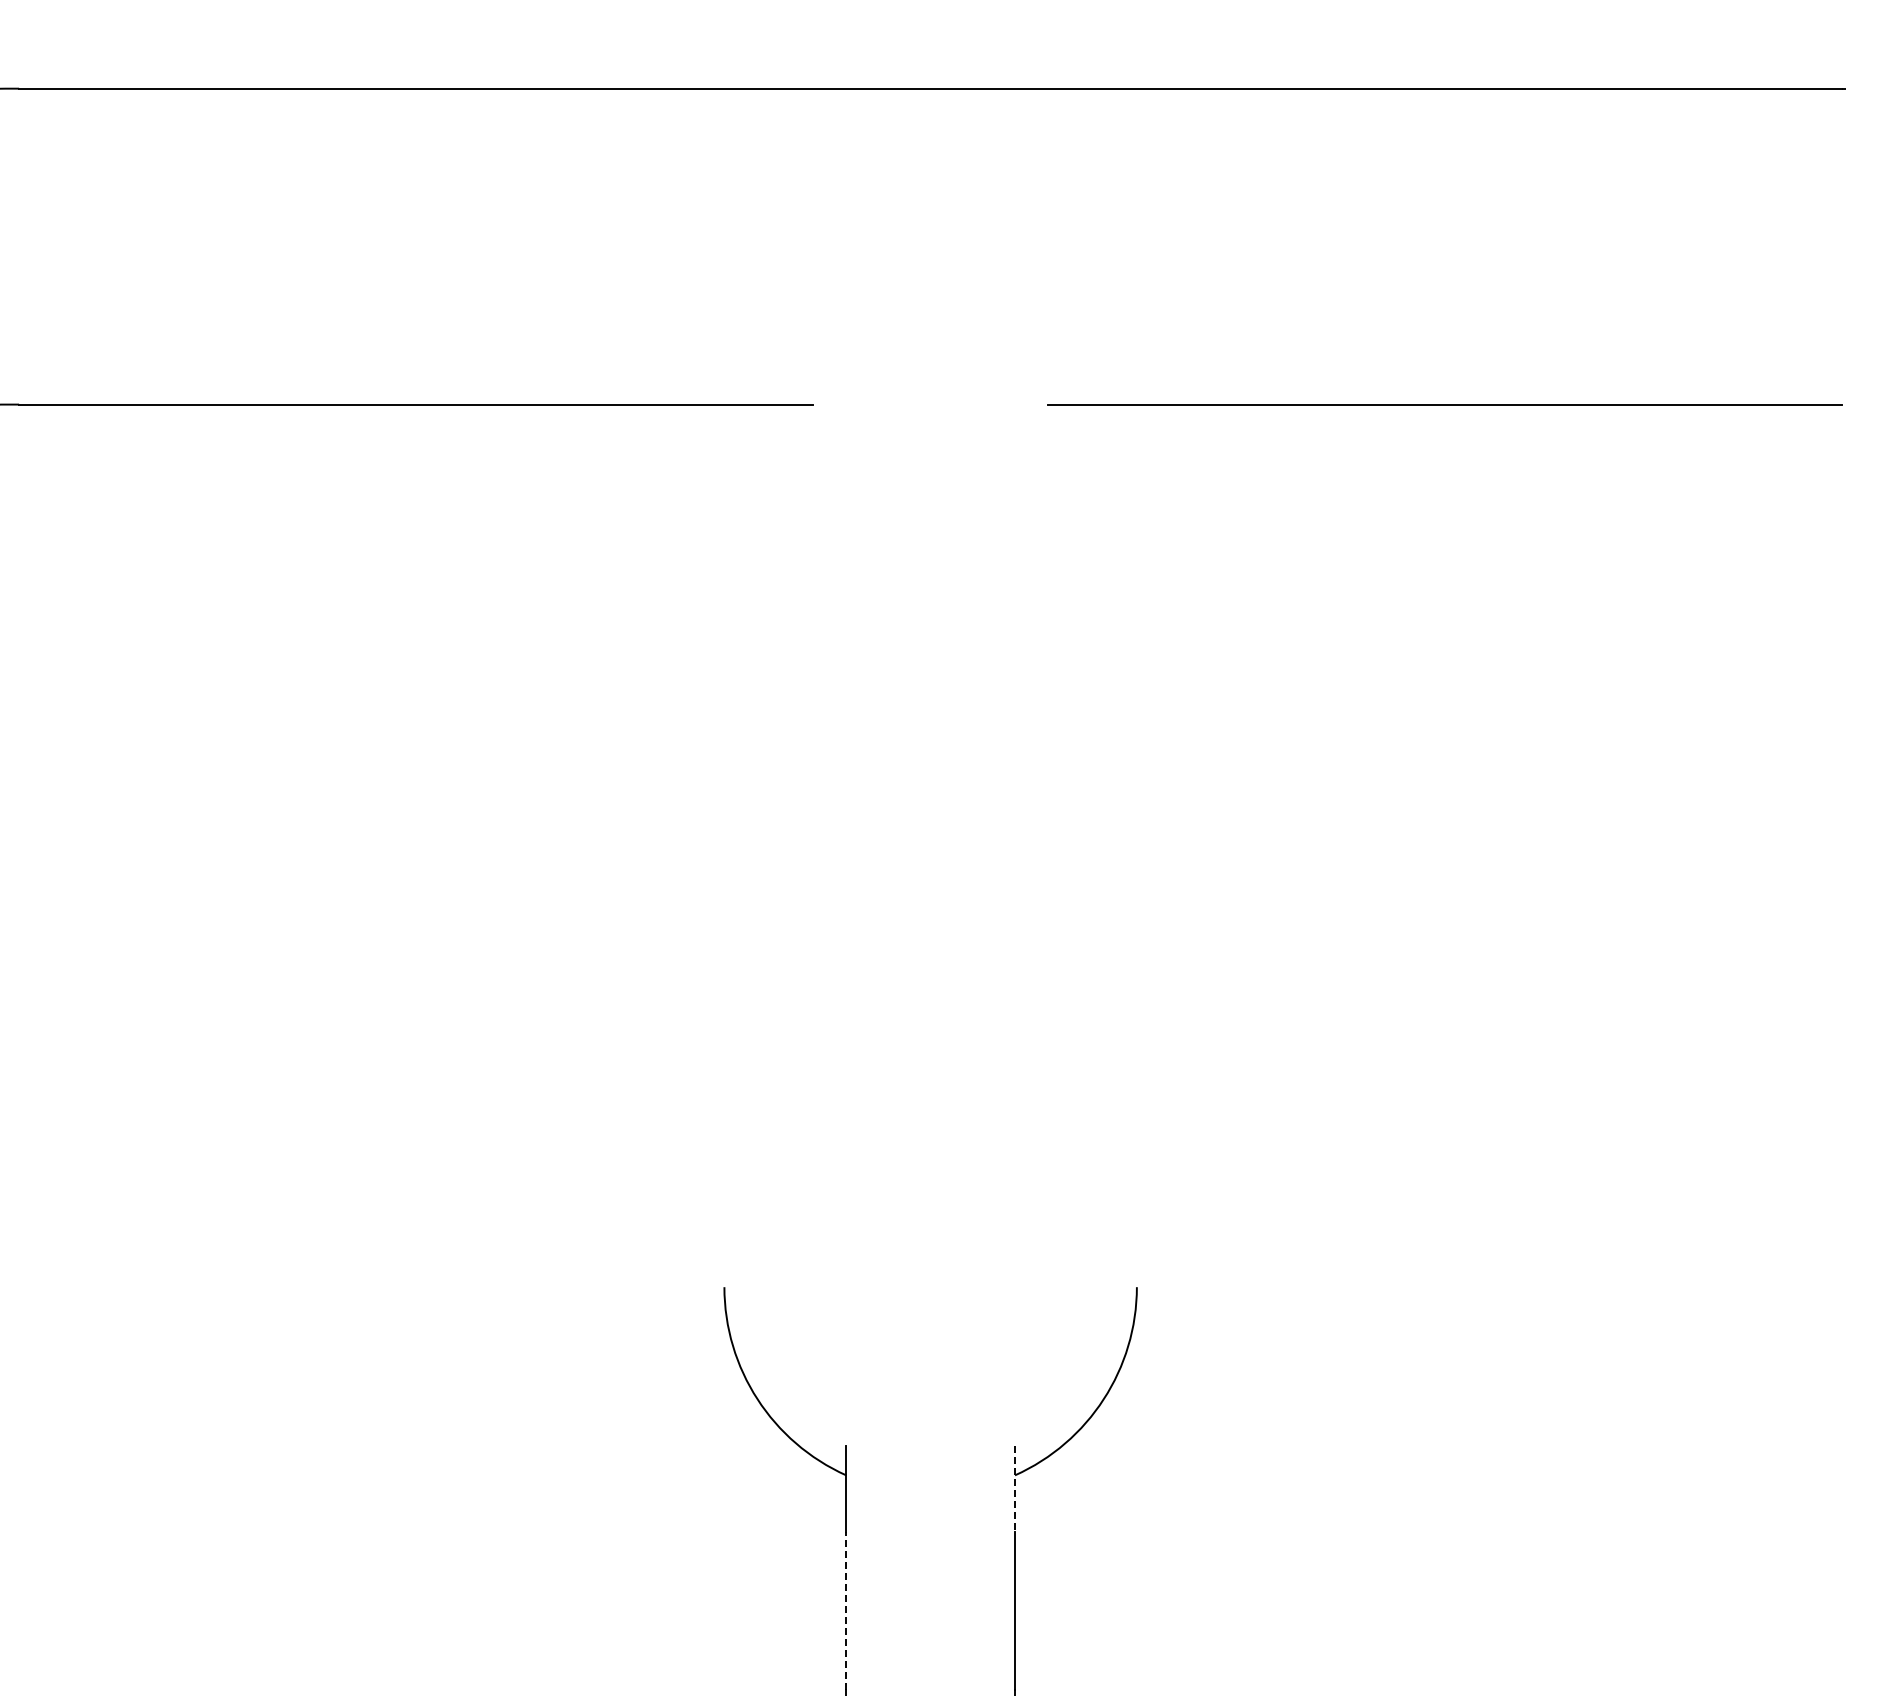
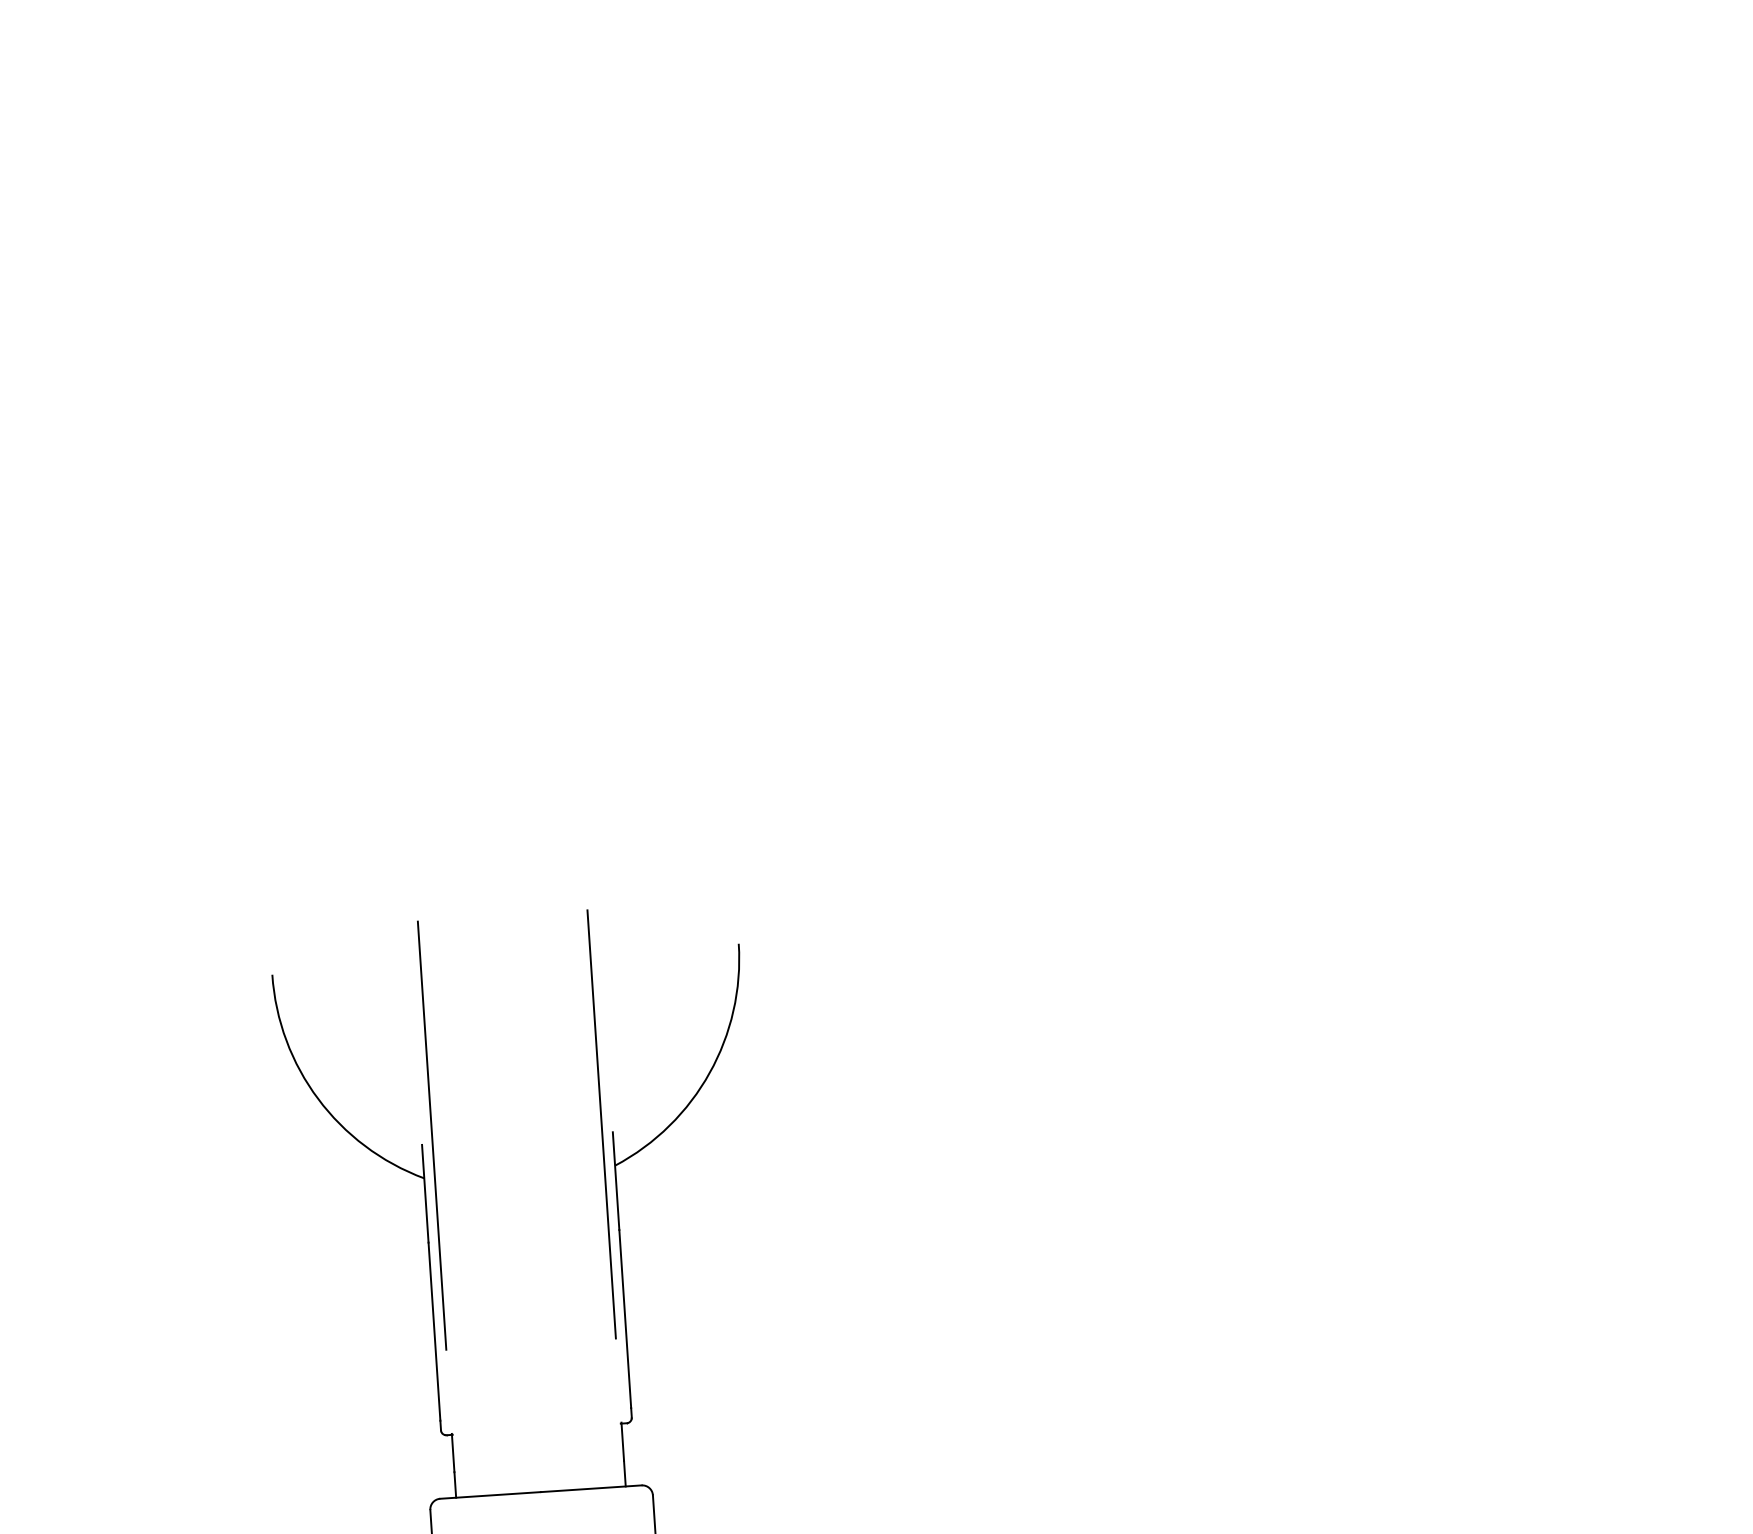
line: (855, 1437) -> (431, 1134), added
line: (1005, 1437) -> (601, 1123), added
line: (1015, 1489) -> (616, 1181), dashed -> solid
line: (846, 1610) -> (434, 1331), dashed -> solid

